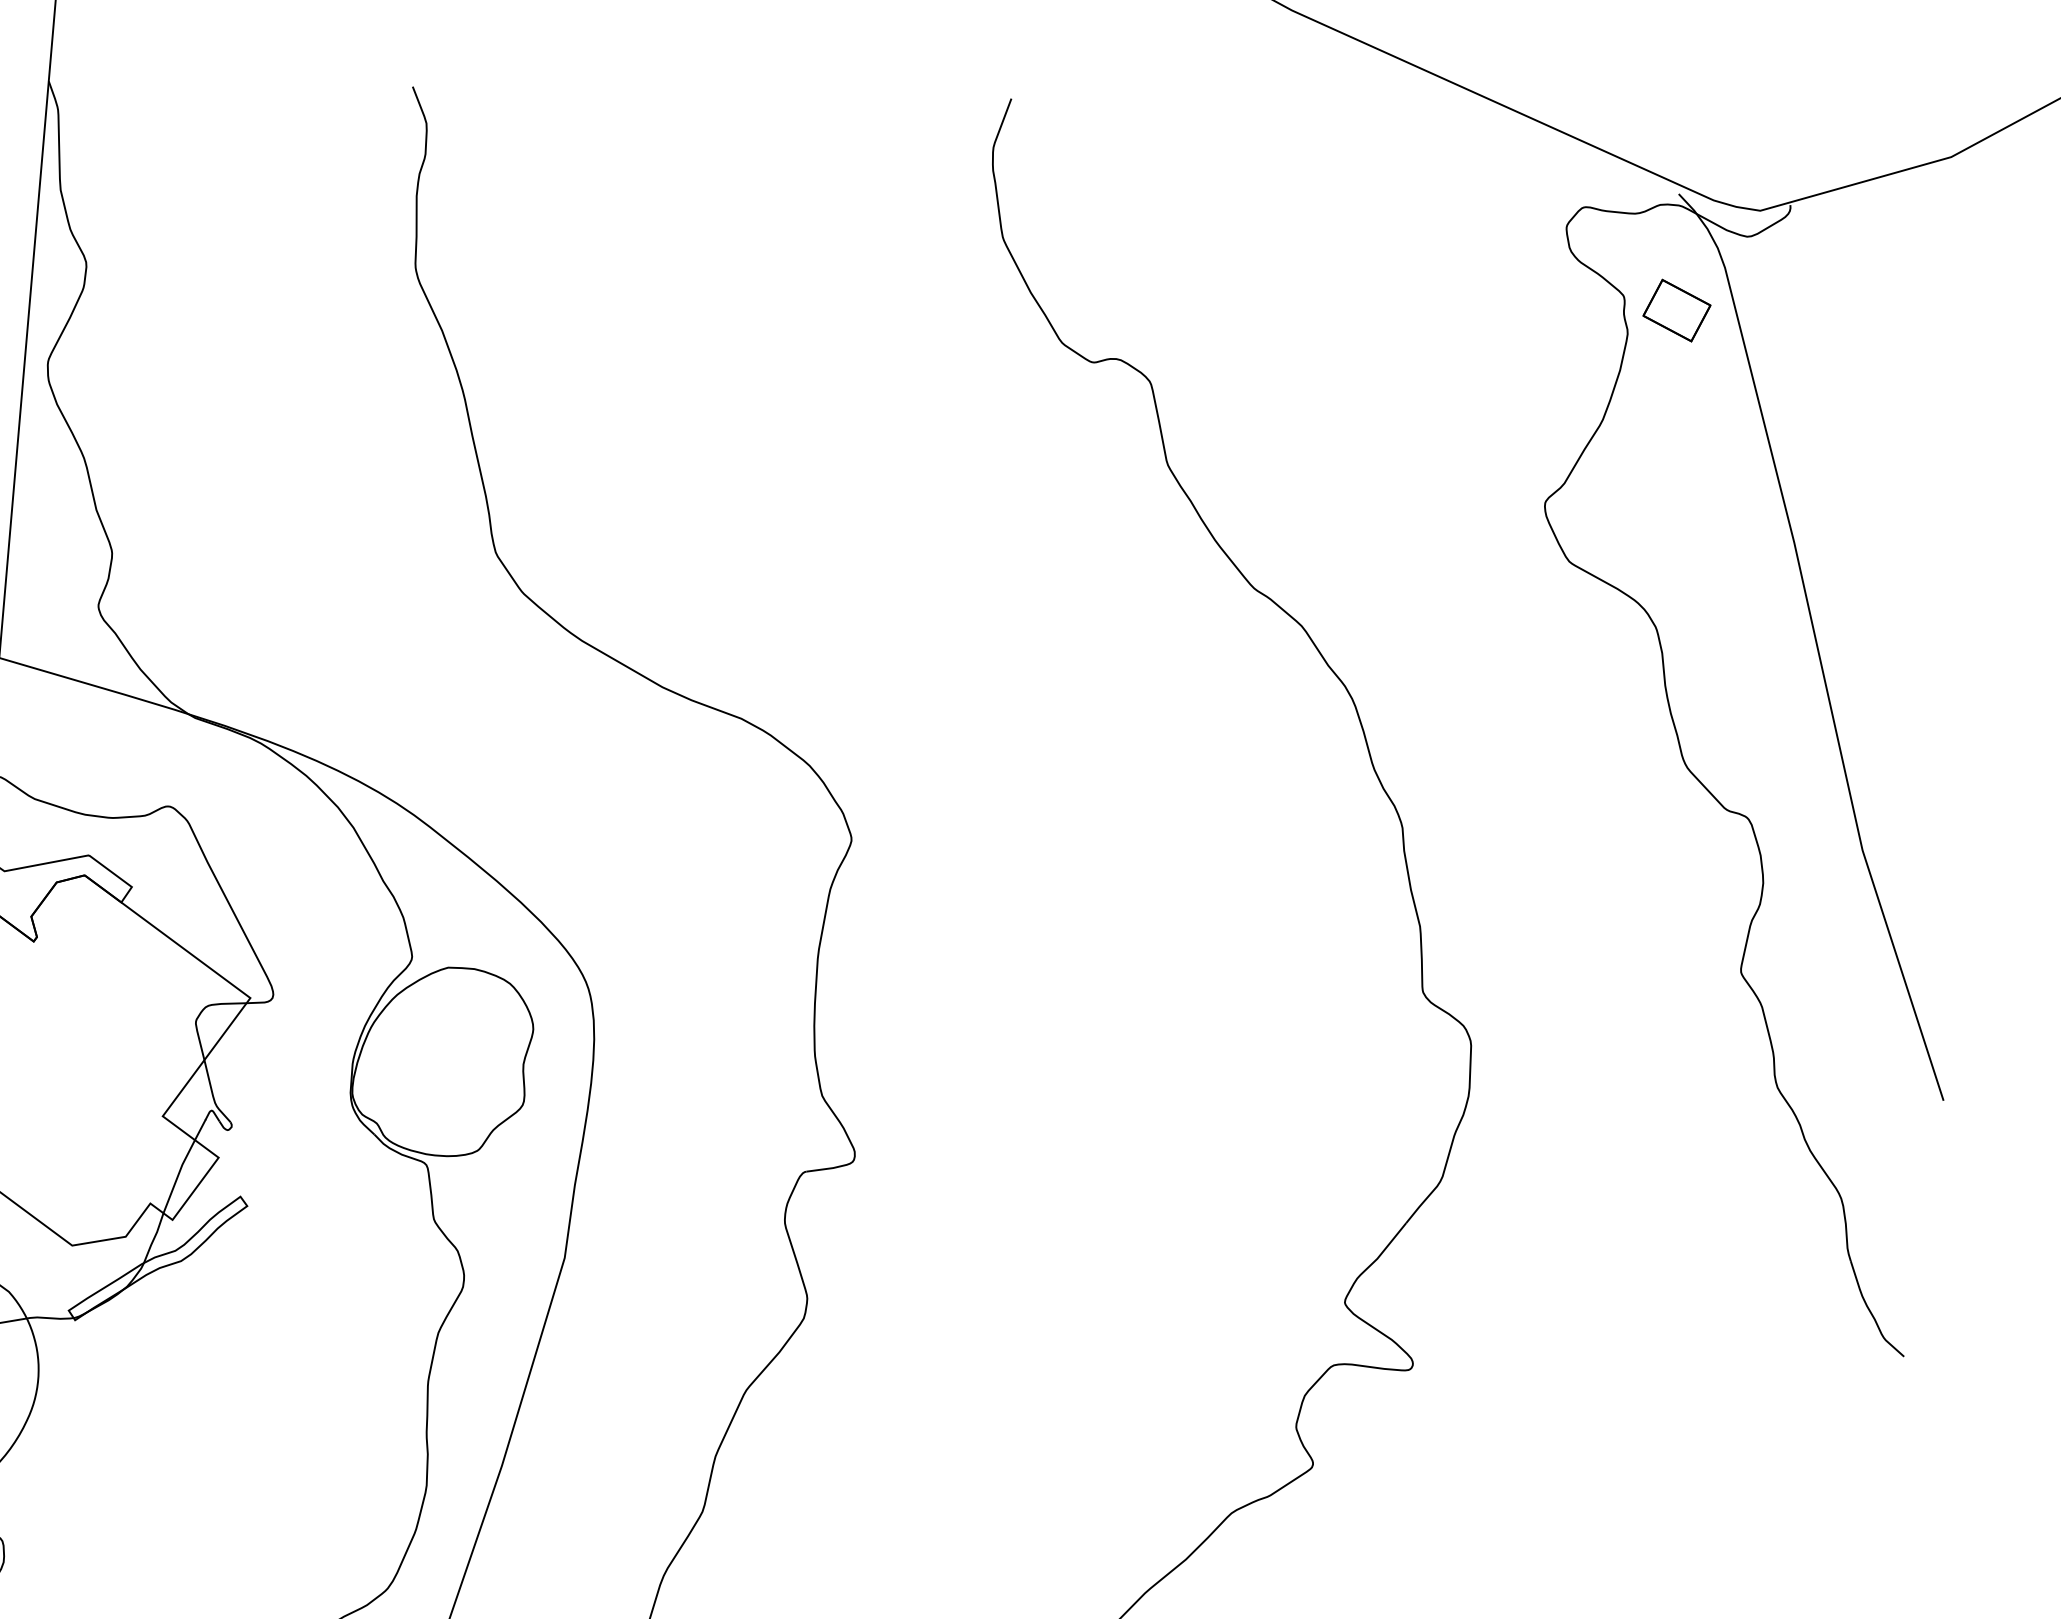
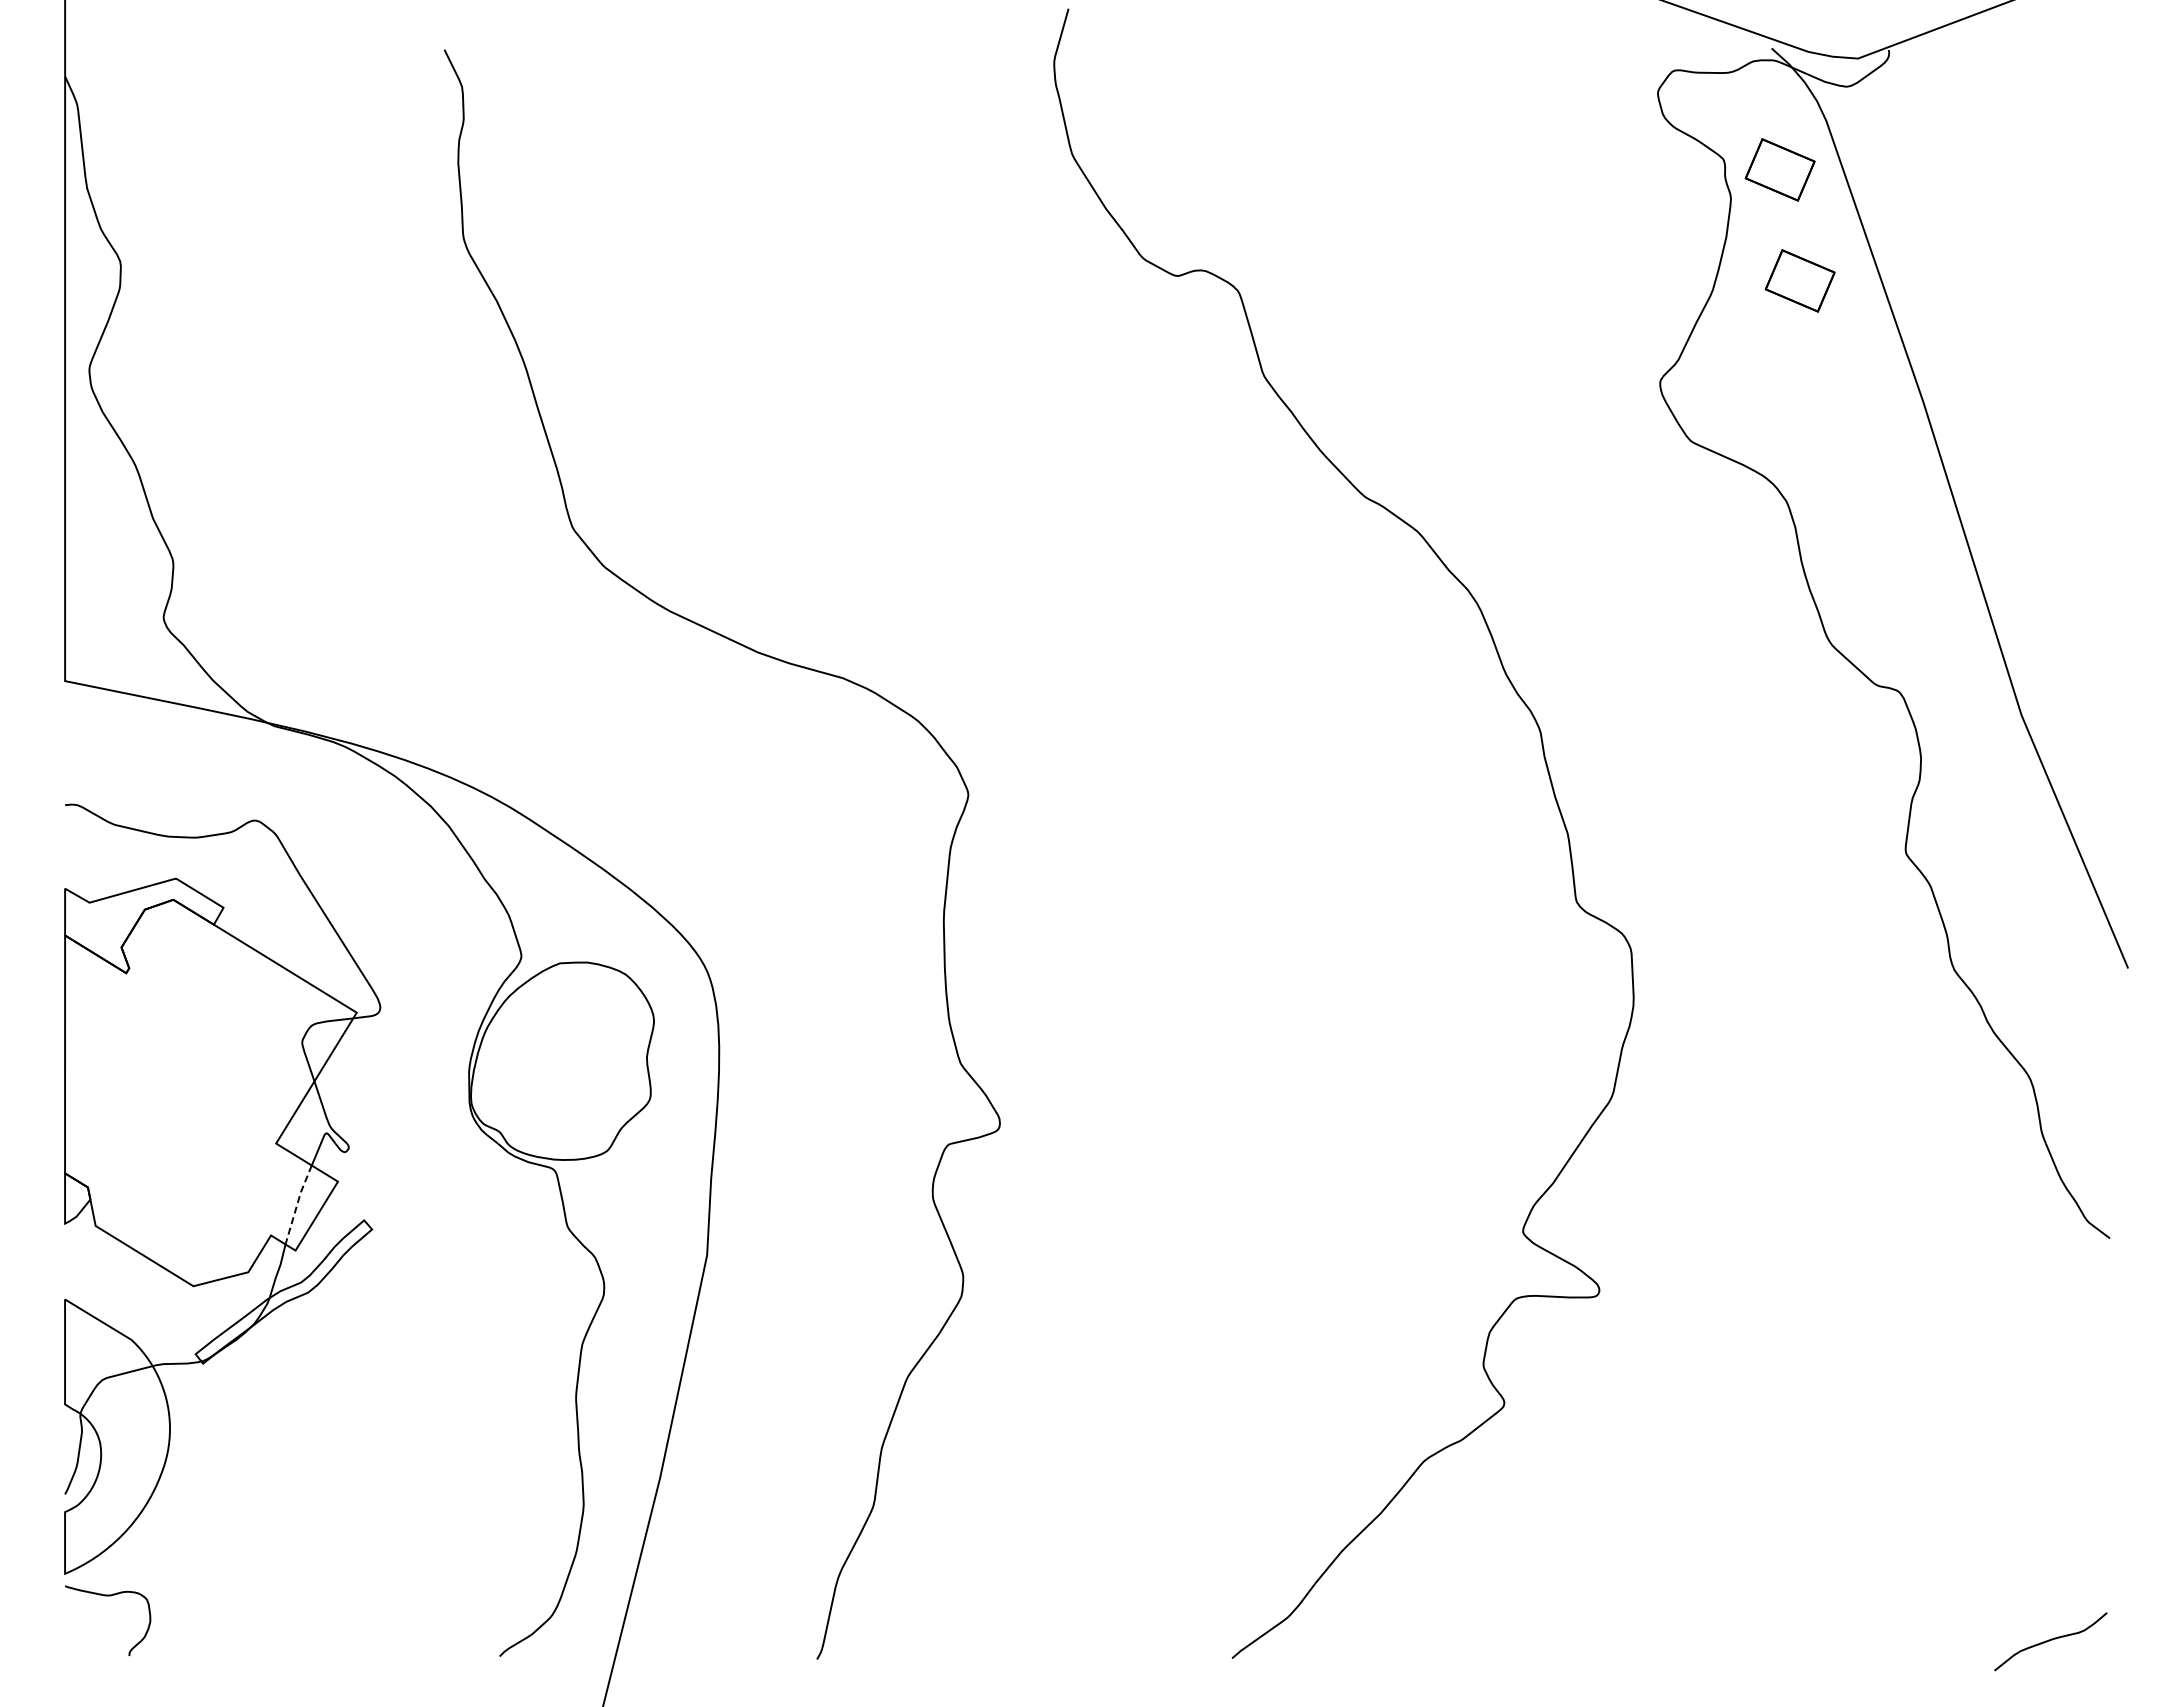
part: (1686, 417) -> (1799, 280), added
line: (178, 1176) -> (297, 1204), solid -> dashed

